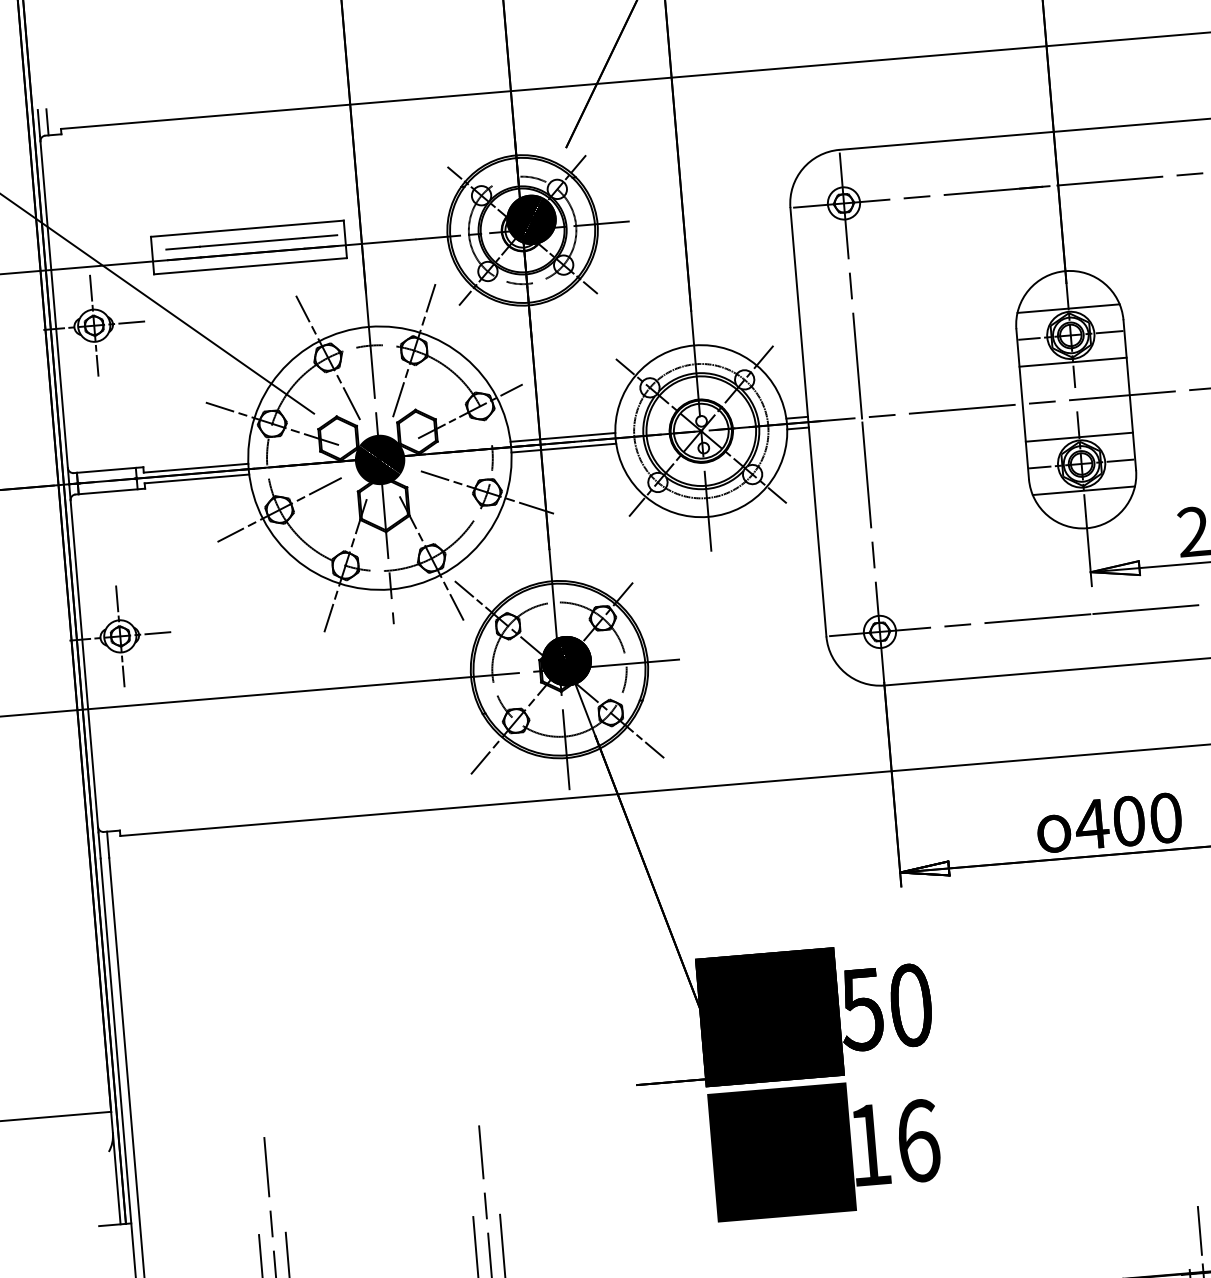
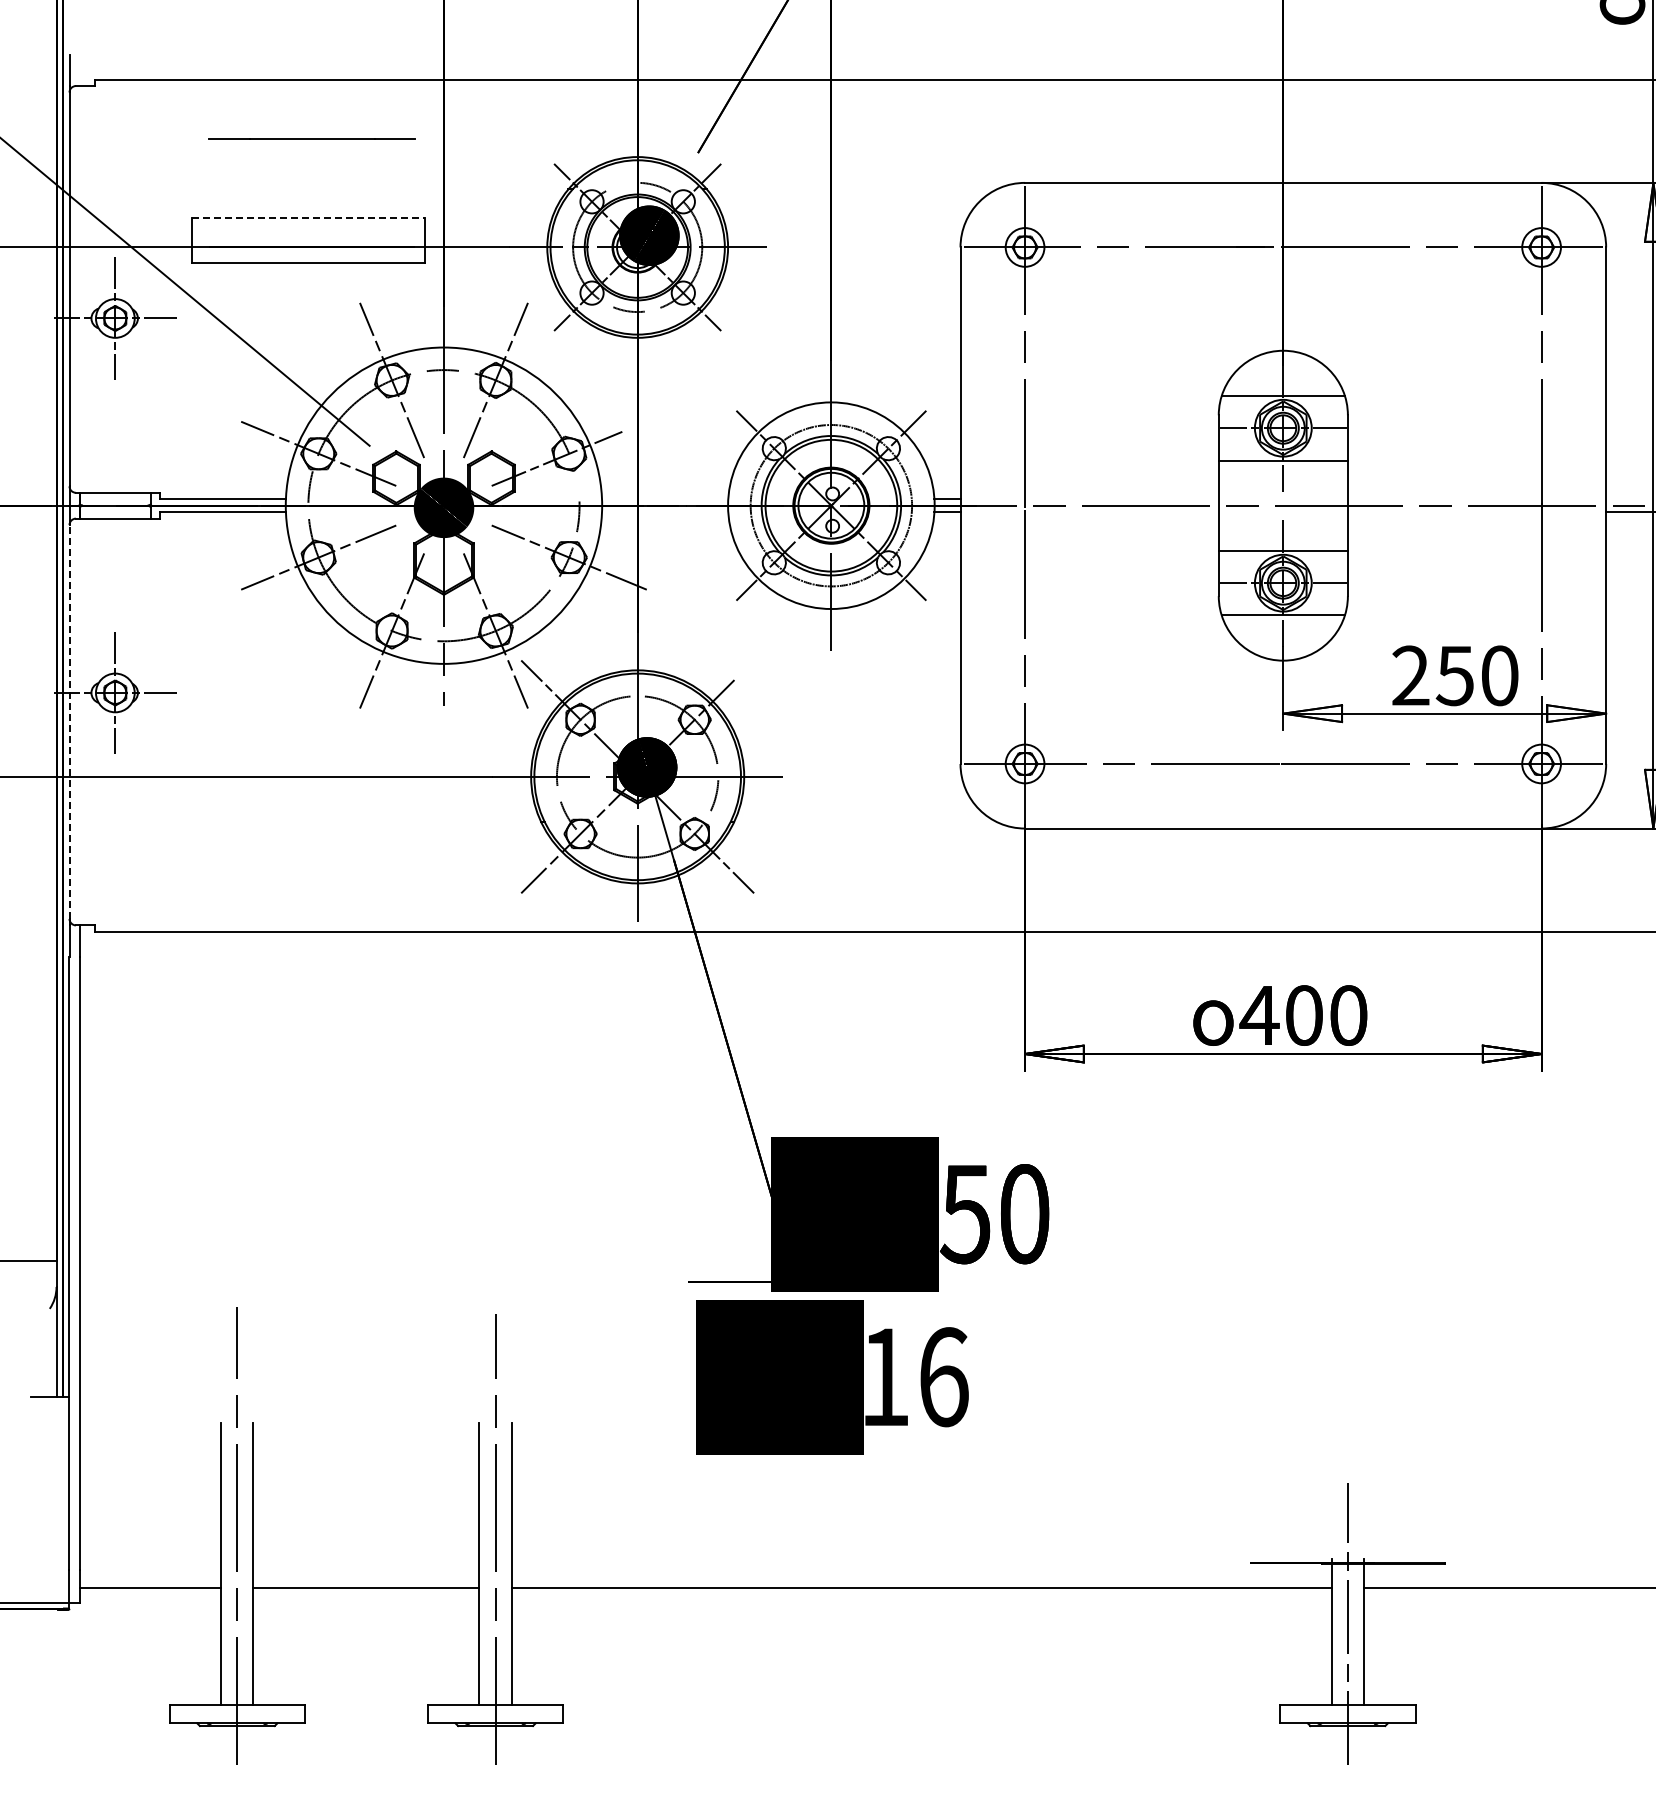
line: (47, 122) -> (79, 70), removed
line: (247, 228) -> (308, 217), solid -> dashed
line: (251, 242) -> (311, 138), moved
line: (563, 437) -> (665, 499), removed
line: (564, 448) -> (665, 512), removed
line: (84, 664) -> (69, 722), solid -> dashed
text: (826, 1149) -> (832, 1377), moved

